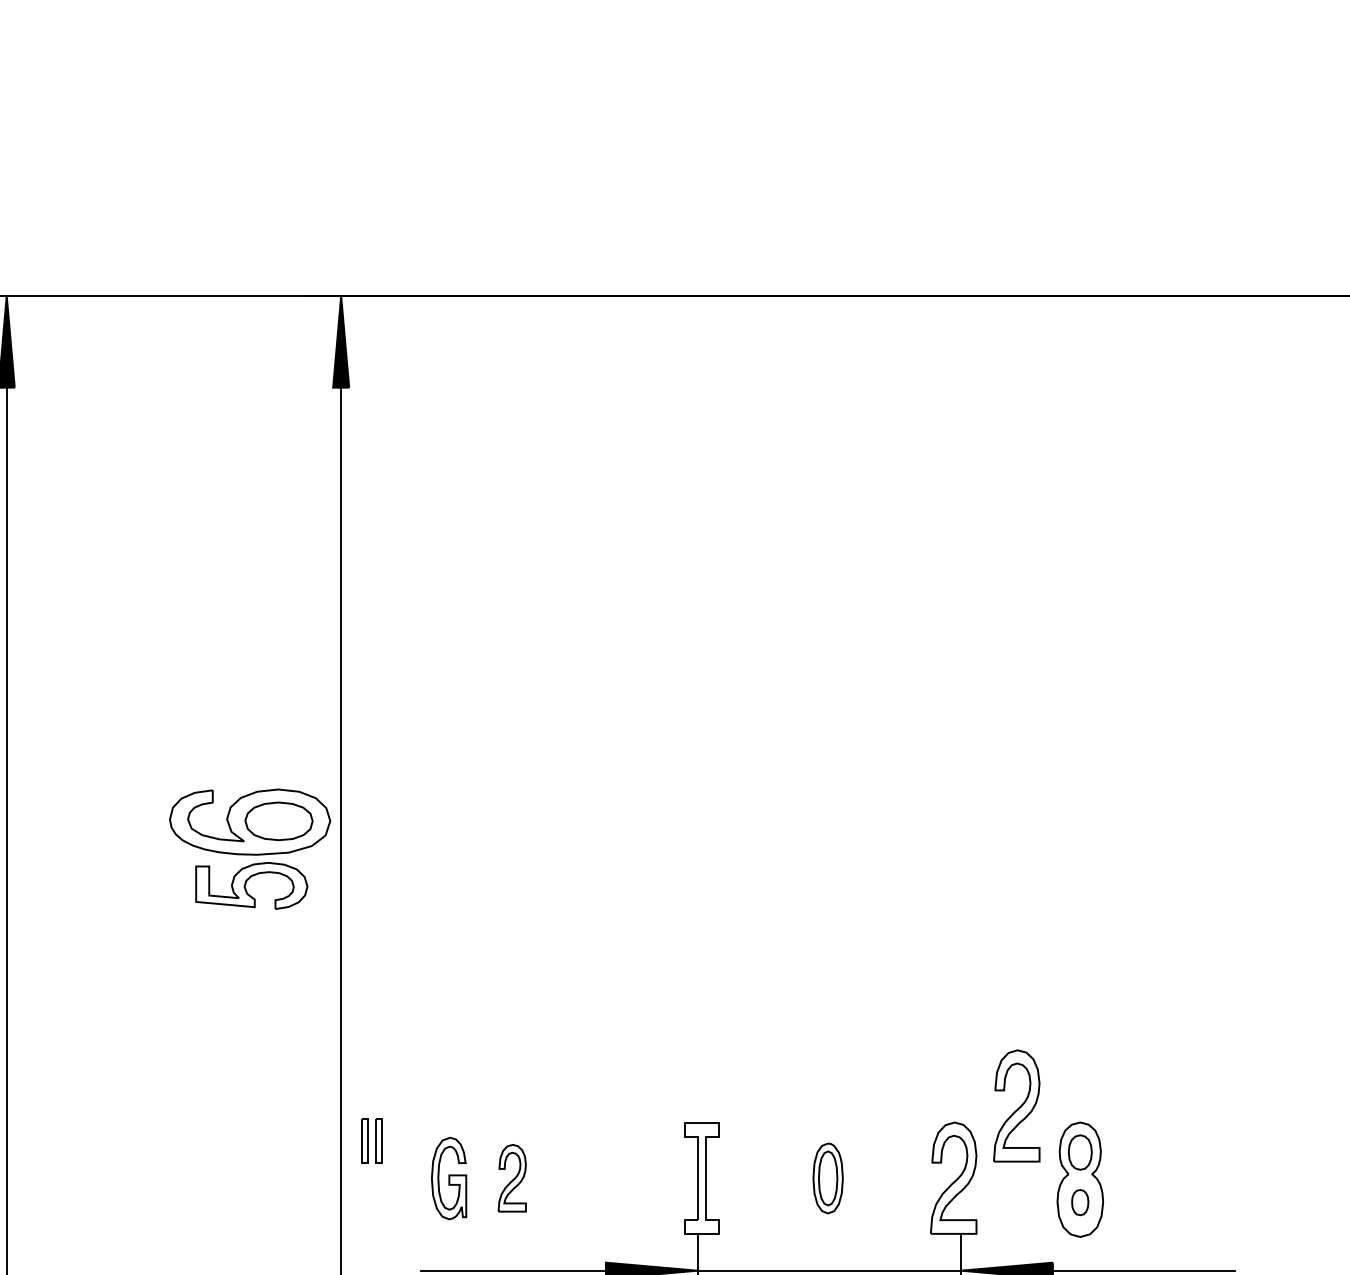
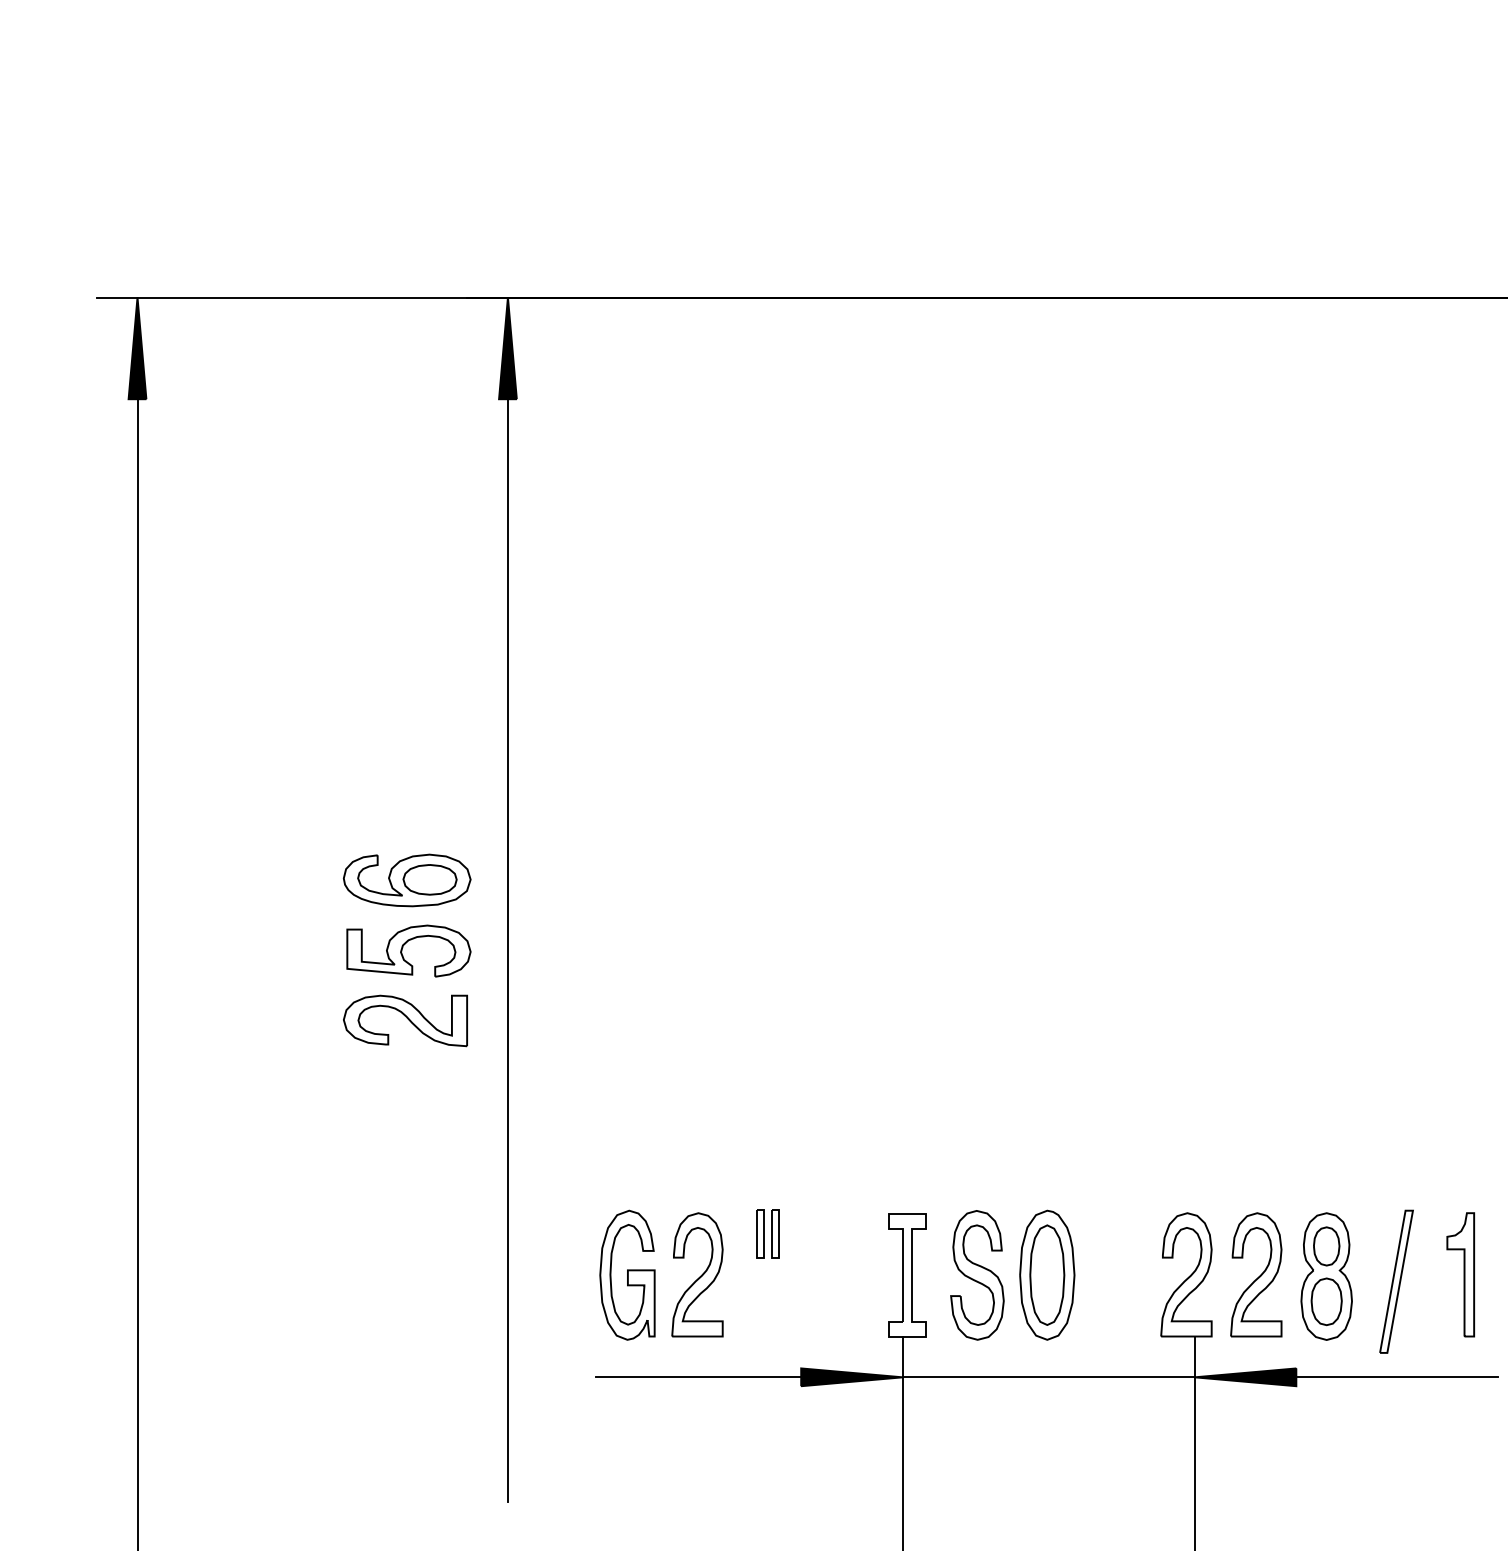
part: (250, 822) -> (407, 880), size x0.71
part: (248, 948) -> (405, 1020), added
part: (1016, 1105) -> (1256, 1274), moved
part: (371, 1140) -> (767, 1233), moved
part: (449, 1177) -> (627, 1274), size x1.43
part: (512, 1177) -> (697, 1274), size x1.67
part: (828, 1177) -> (1047, 1274), size x1.67
part: (1201, 1177) -> (1460, 1274), added
part: (765, 1178) -> (977, 1275), added
part: (1143, 1184) -> (1396, 1281), added
part: (1080, 1202) -> (1326, 1301), size x1.67

